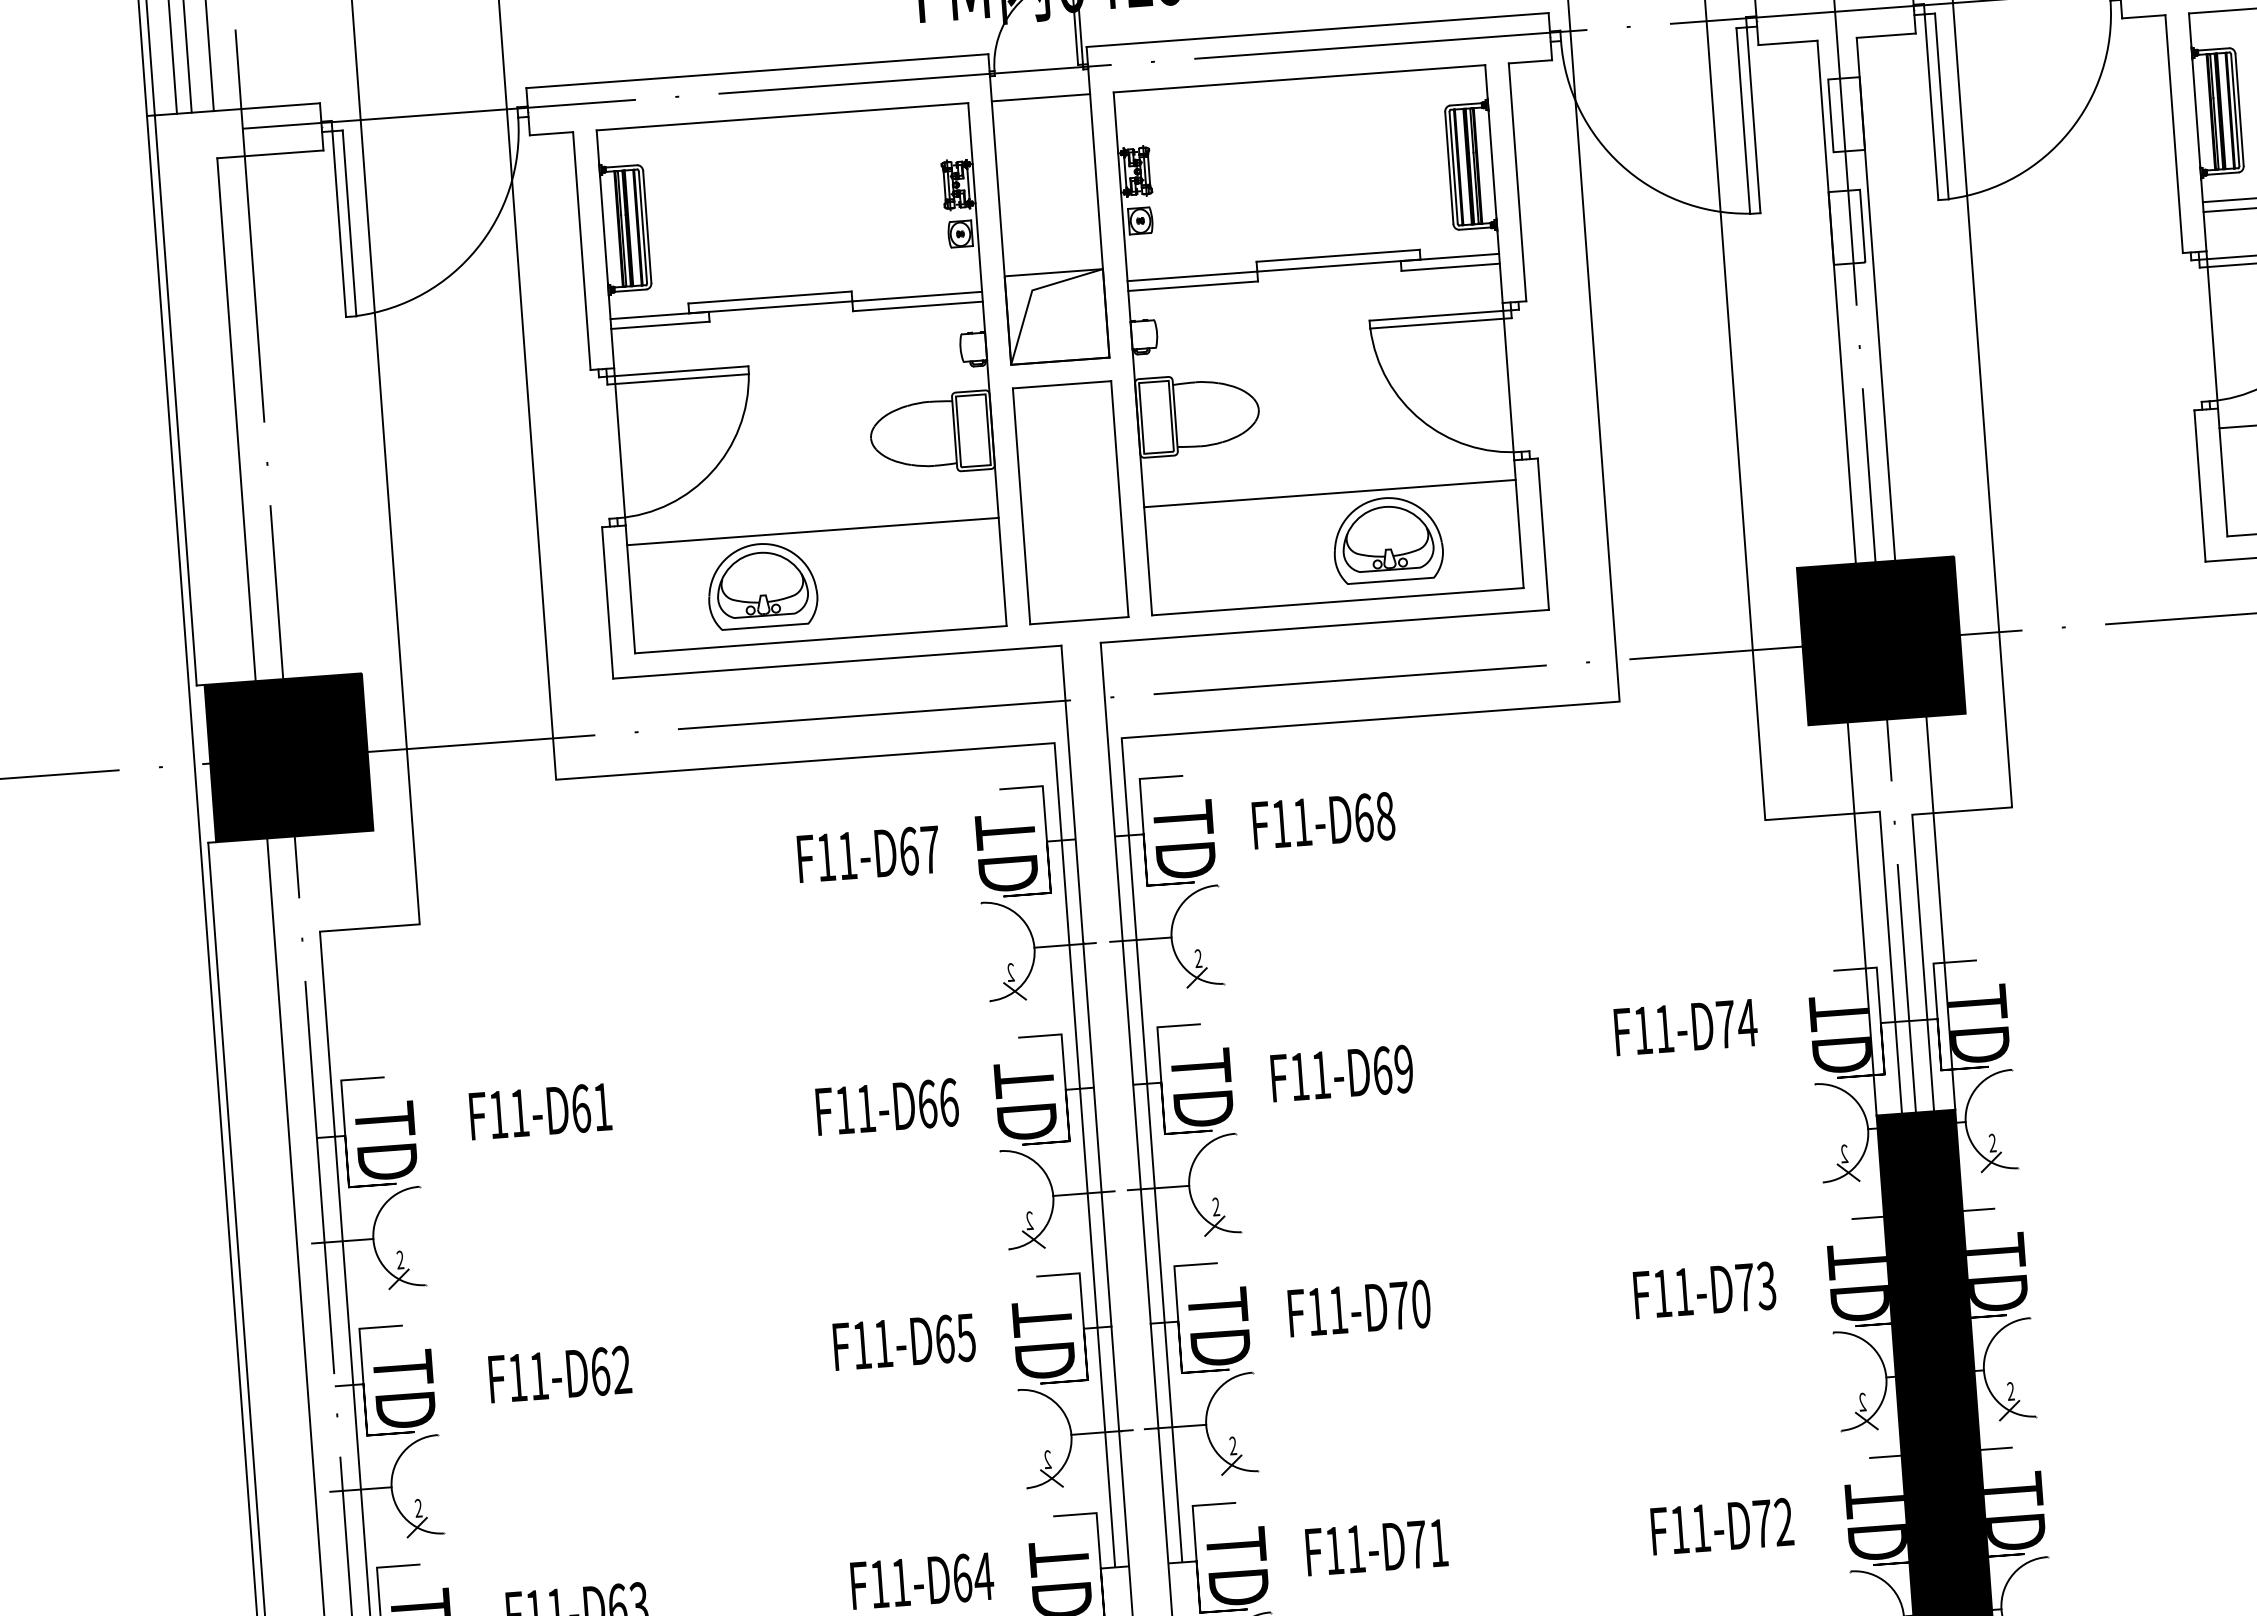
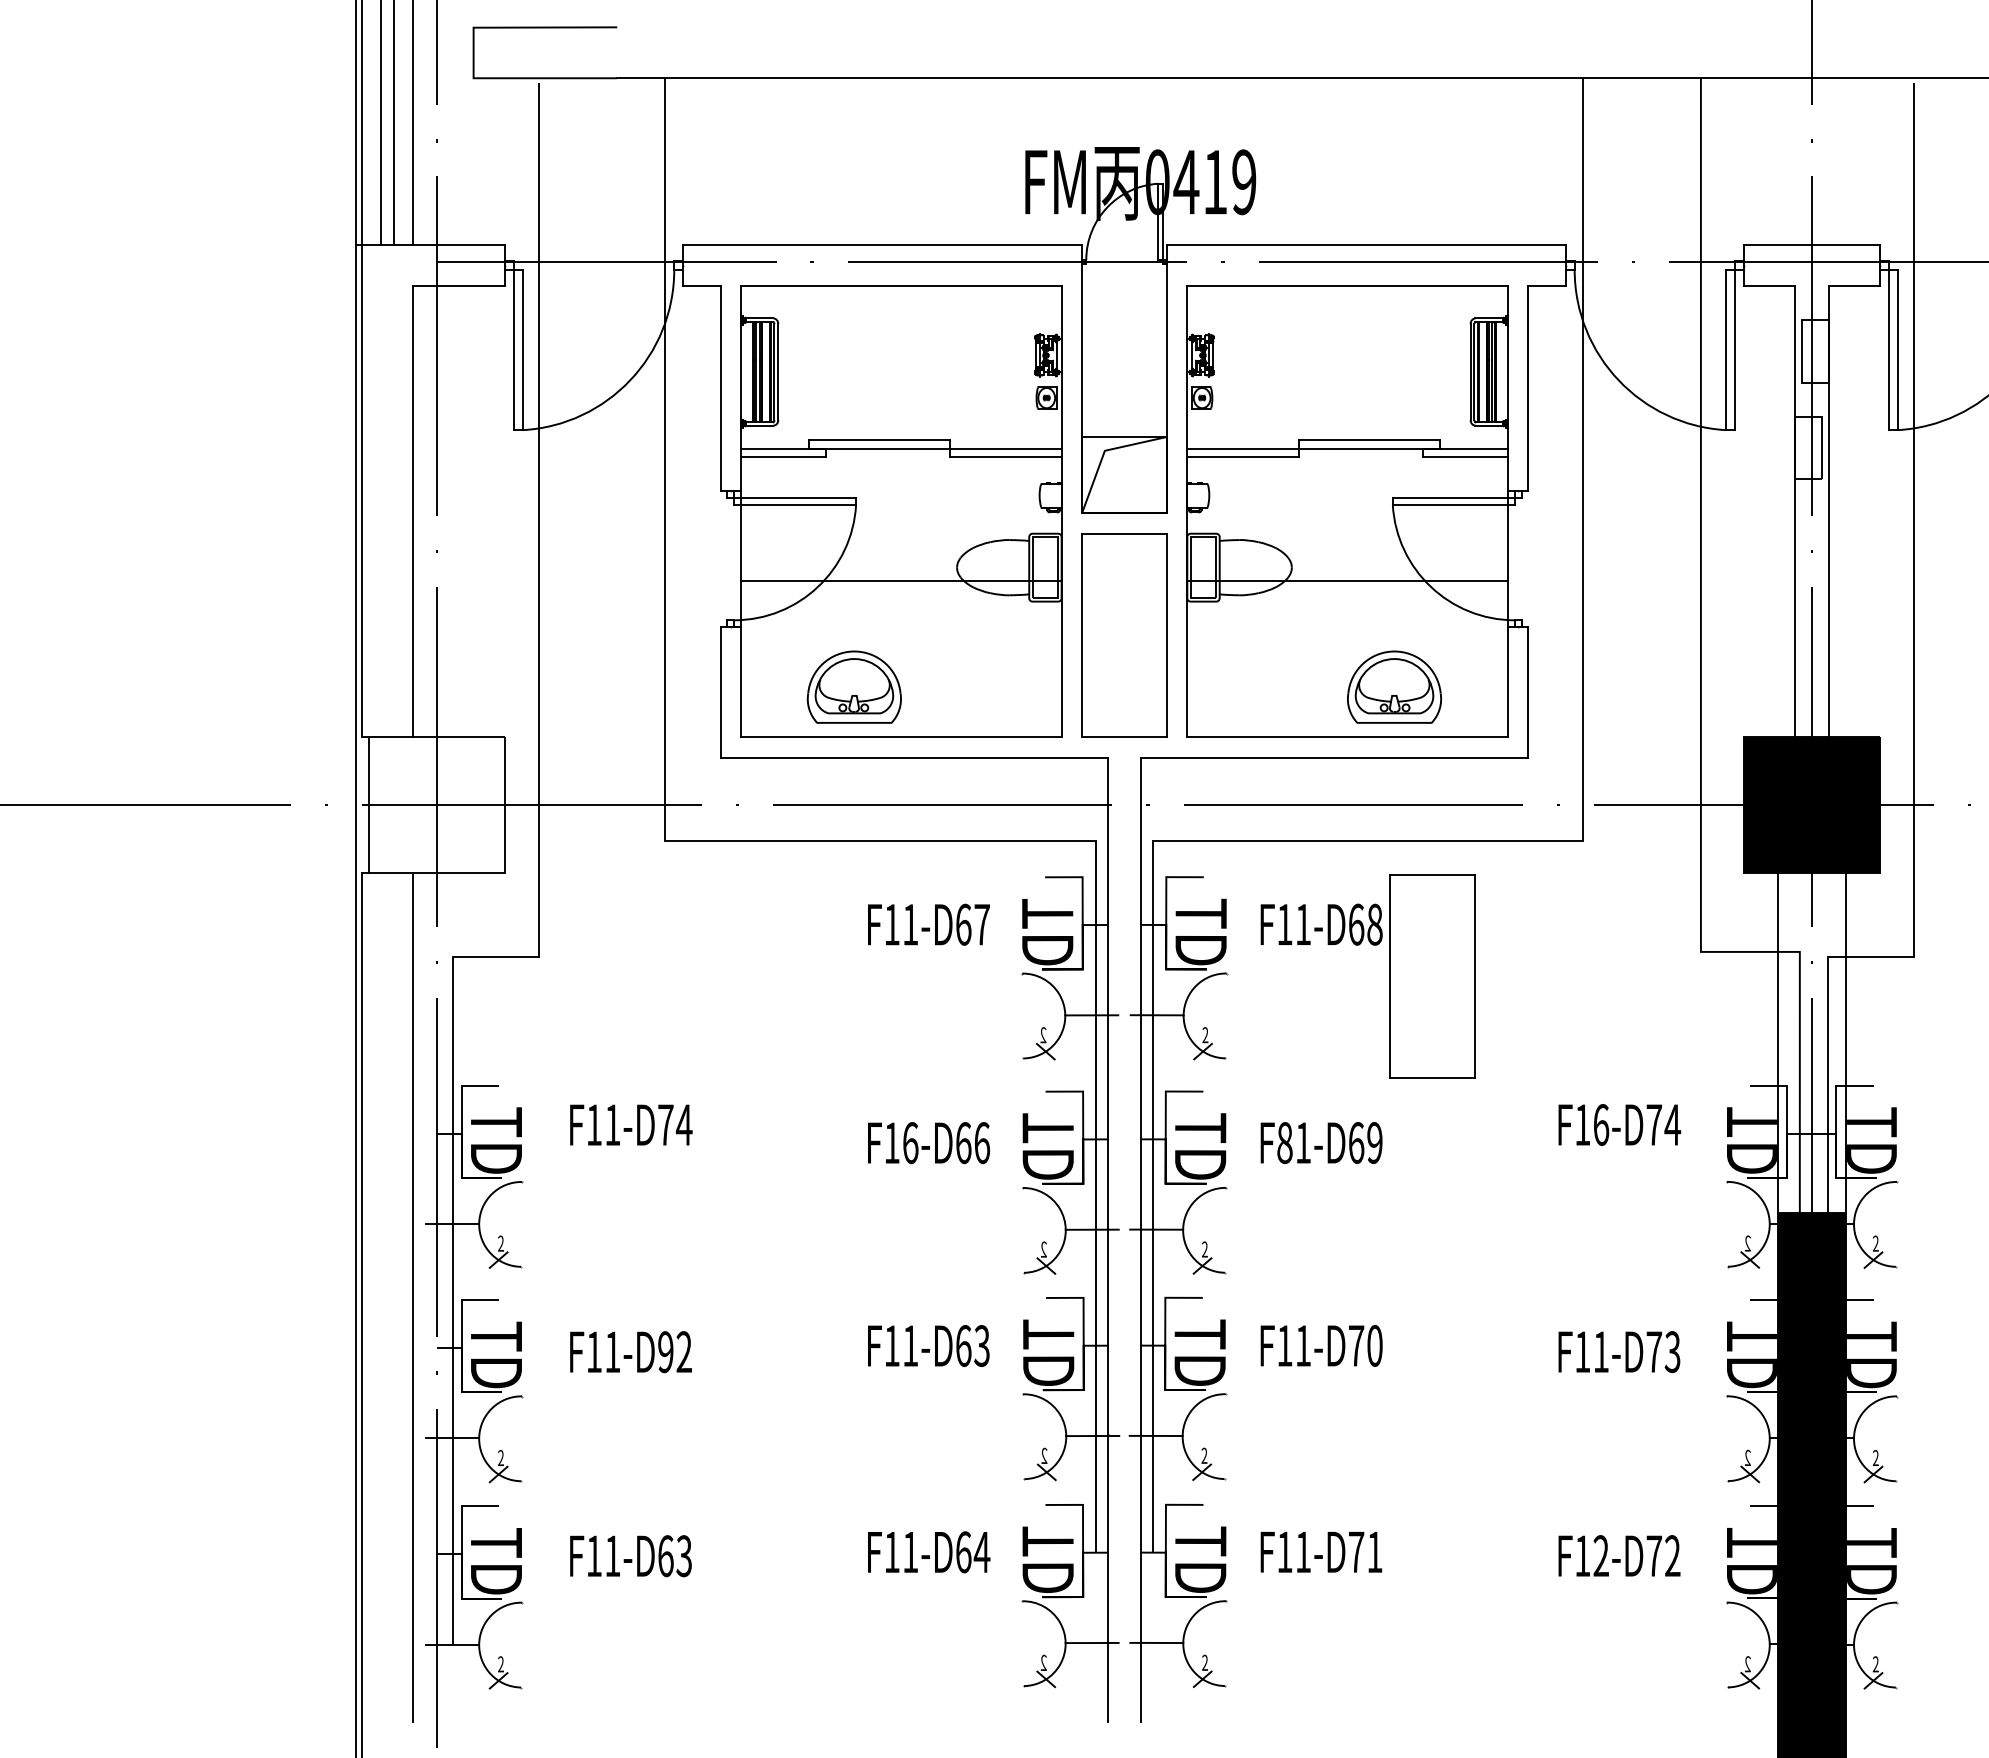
line: (1040, 97) -> (1124, 285), removed
line: (1329, 494) -> (1347, 581), moved
line: (812, 532) -> (900, 581), moved
fill: (288, 758) -> (436, 805), removed
part: (1456, 871) -> (1432, 976), added
text: (1664, 1028) -> (1601, 1124), F11-D74 -> F16-D74
text: (1299, 1076) -> (1284, 1142), F11-D69 -> F81-D69
text: (592, 1108) -> (675, 1125), F11-D61 -> F11-D74
text: (866, 1109) -> (910, 1143), F11-D66 -> F16-D66
text: (965, 1337) -> (981, 1345), F11-D65 -> F11-D63
text: (600, 1372) -> (665, 1352), F11-D62 -> F11-D92
text: (1700, 1527) -> (1600, 1555), F11-D72 -> F12-D72

